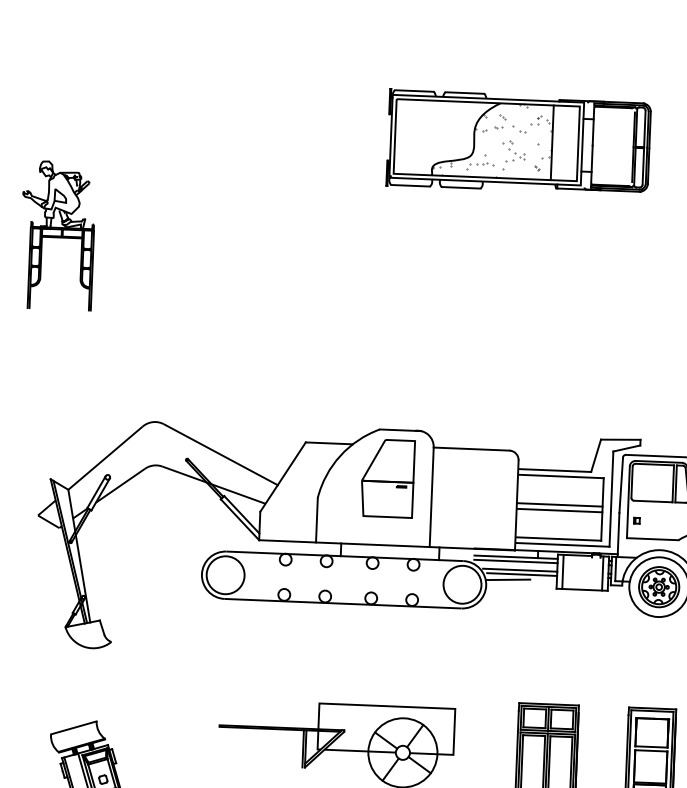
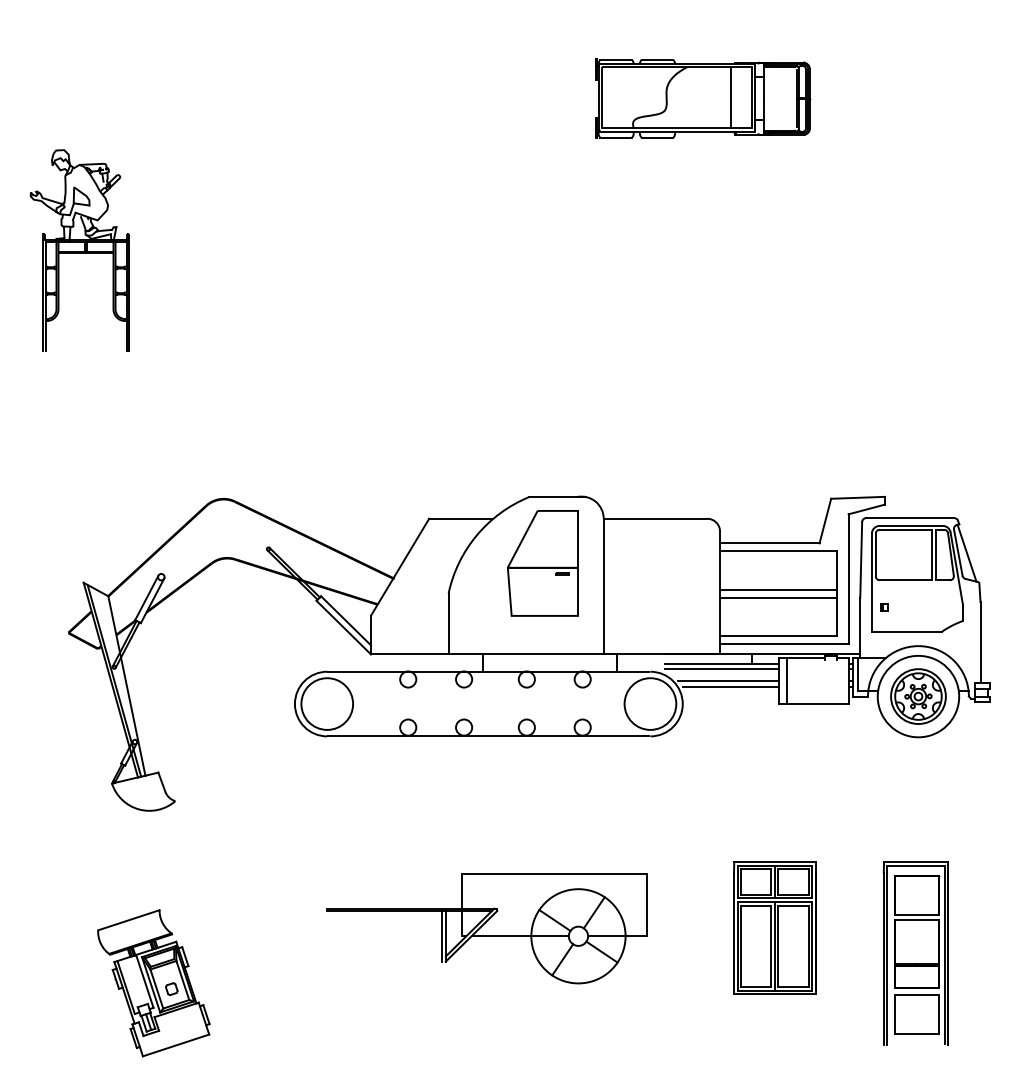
part: (519, 142) -> (703, 98), size x0.6
line: (602, 573) -> (840, 680), removed
line: (508, 579) -> (712, 694), removed

